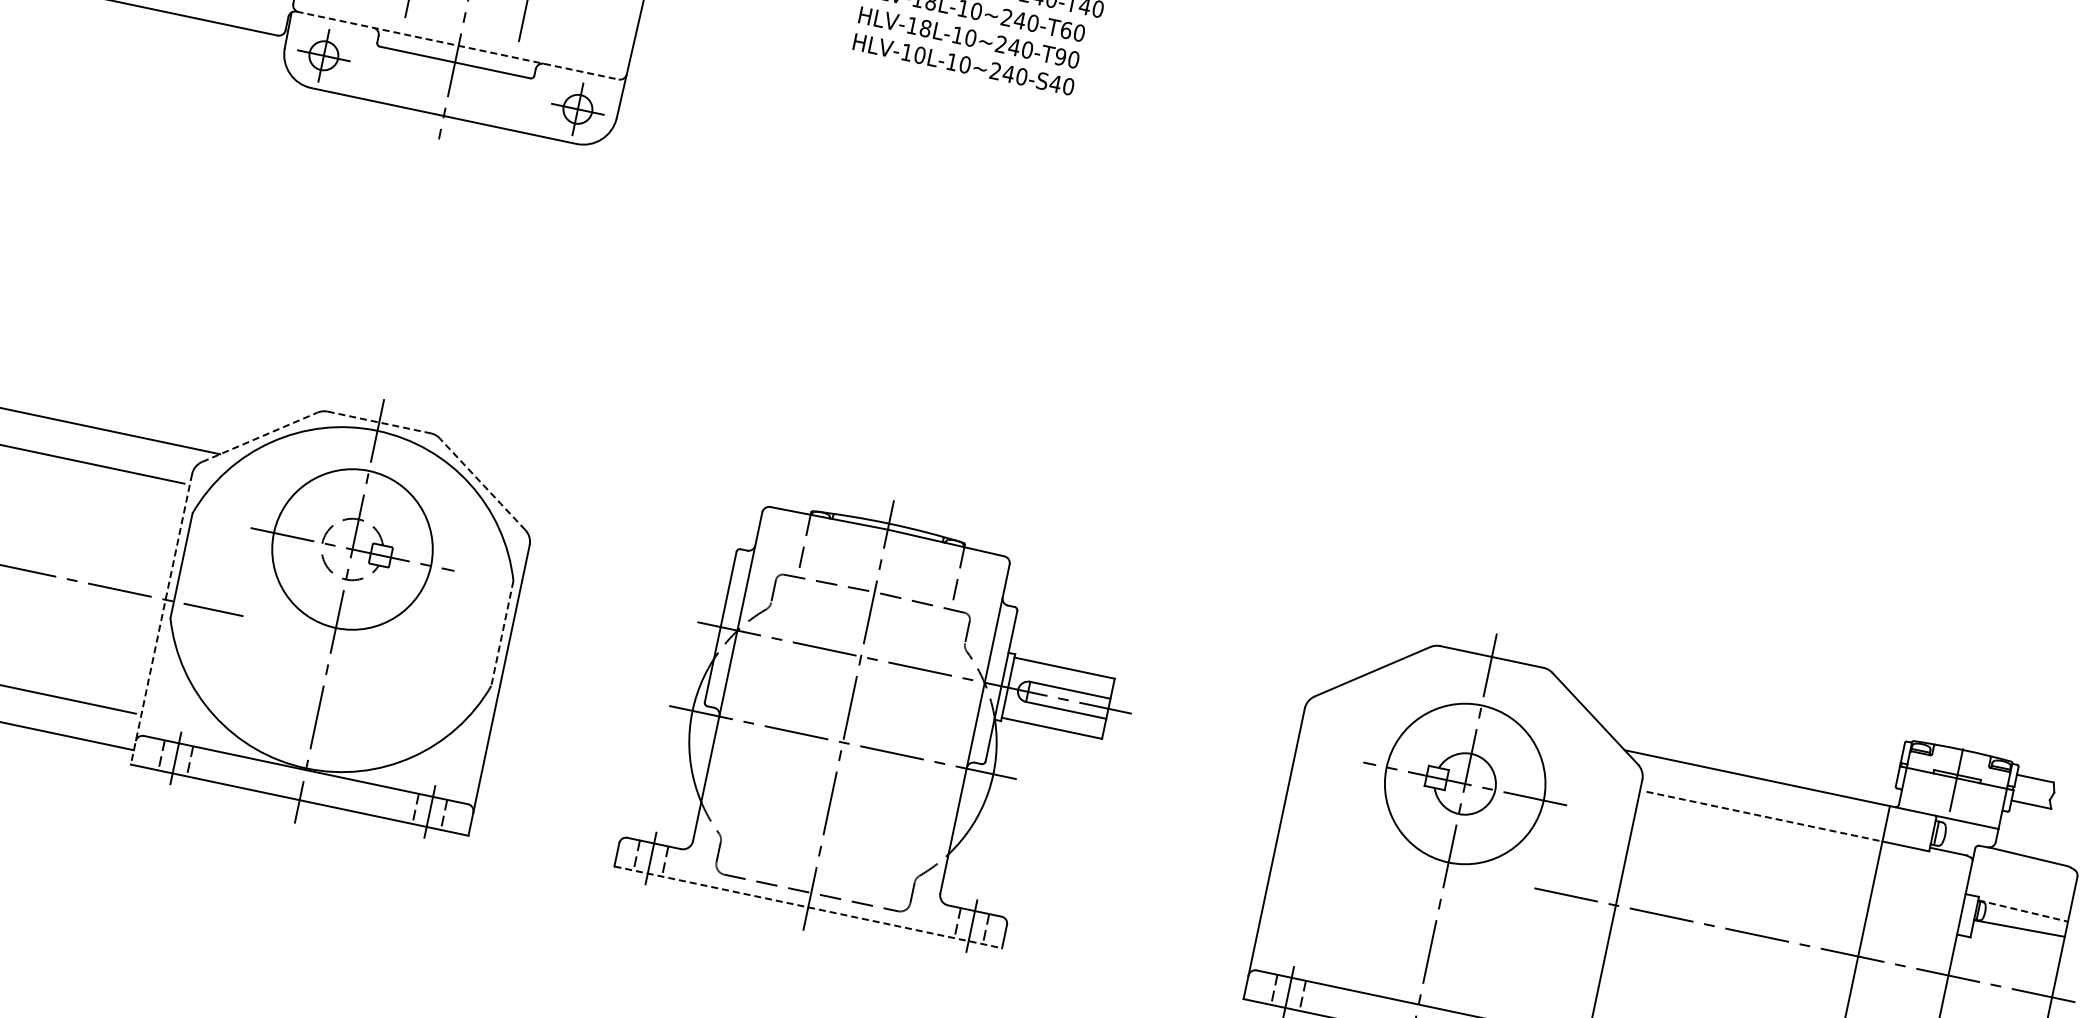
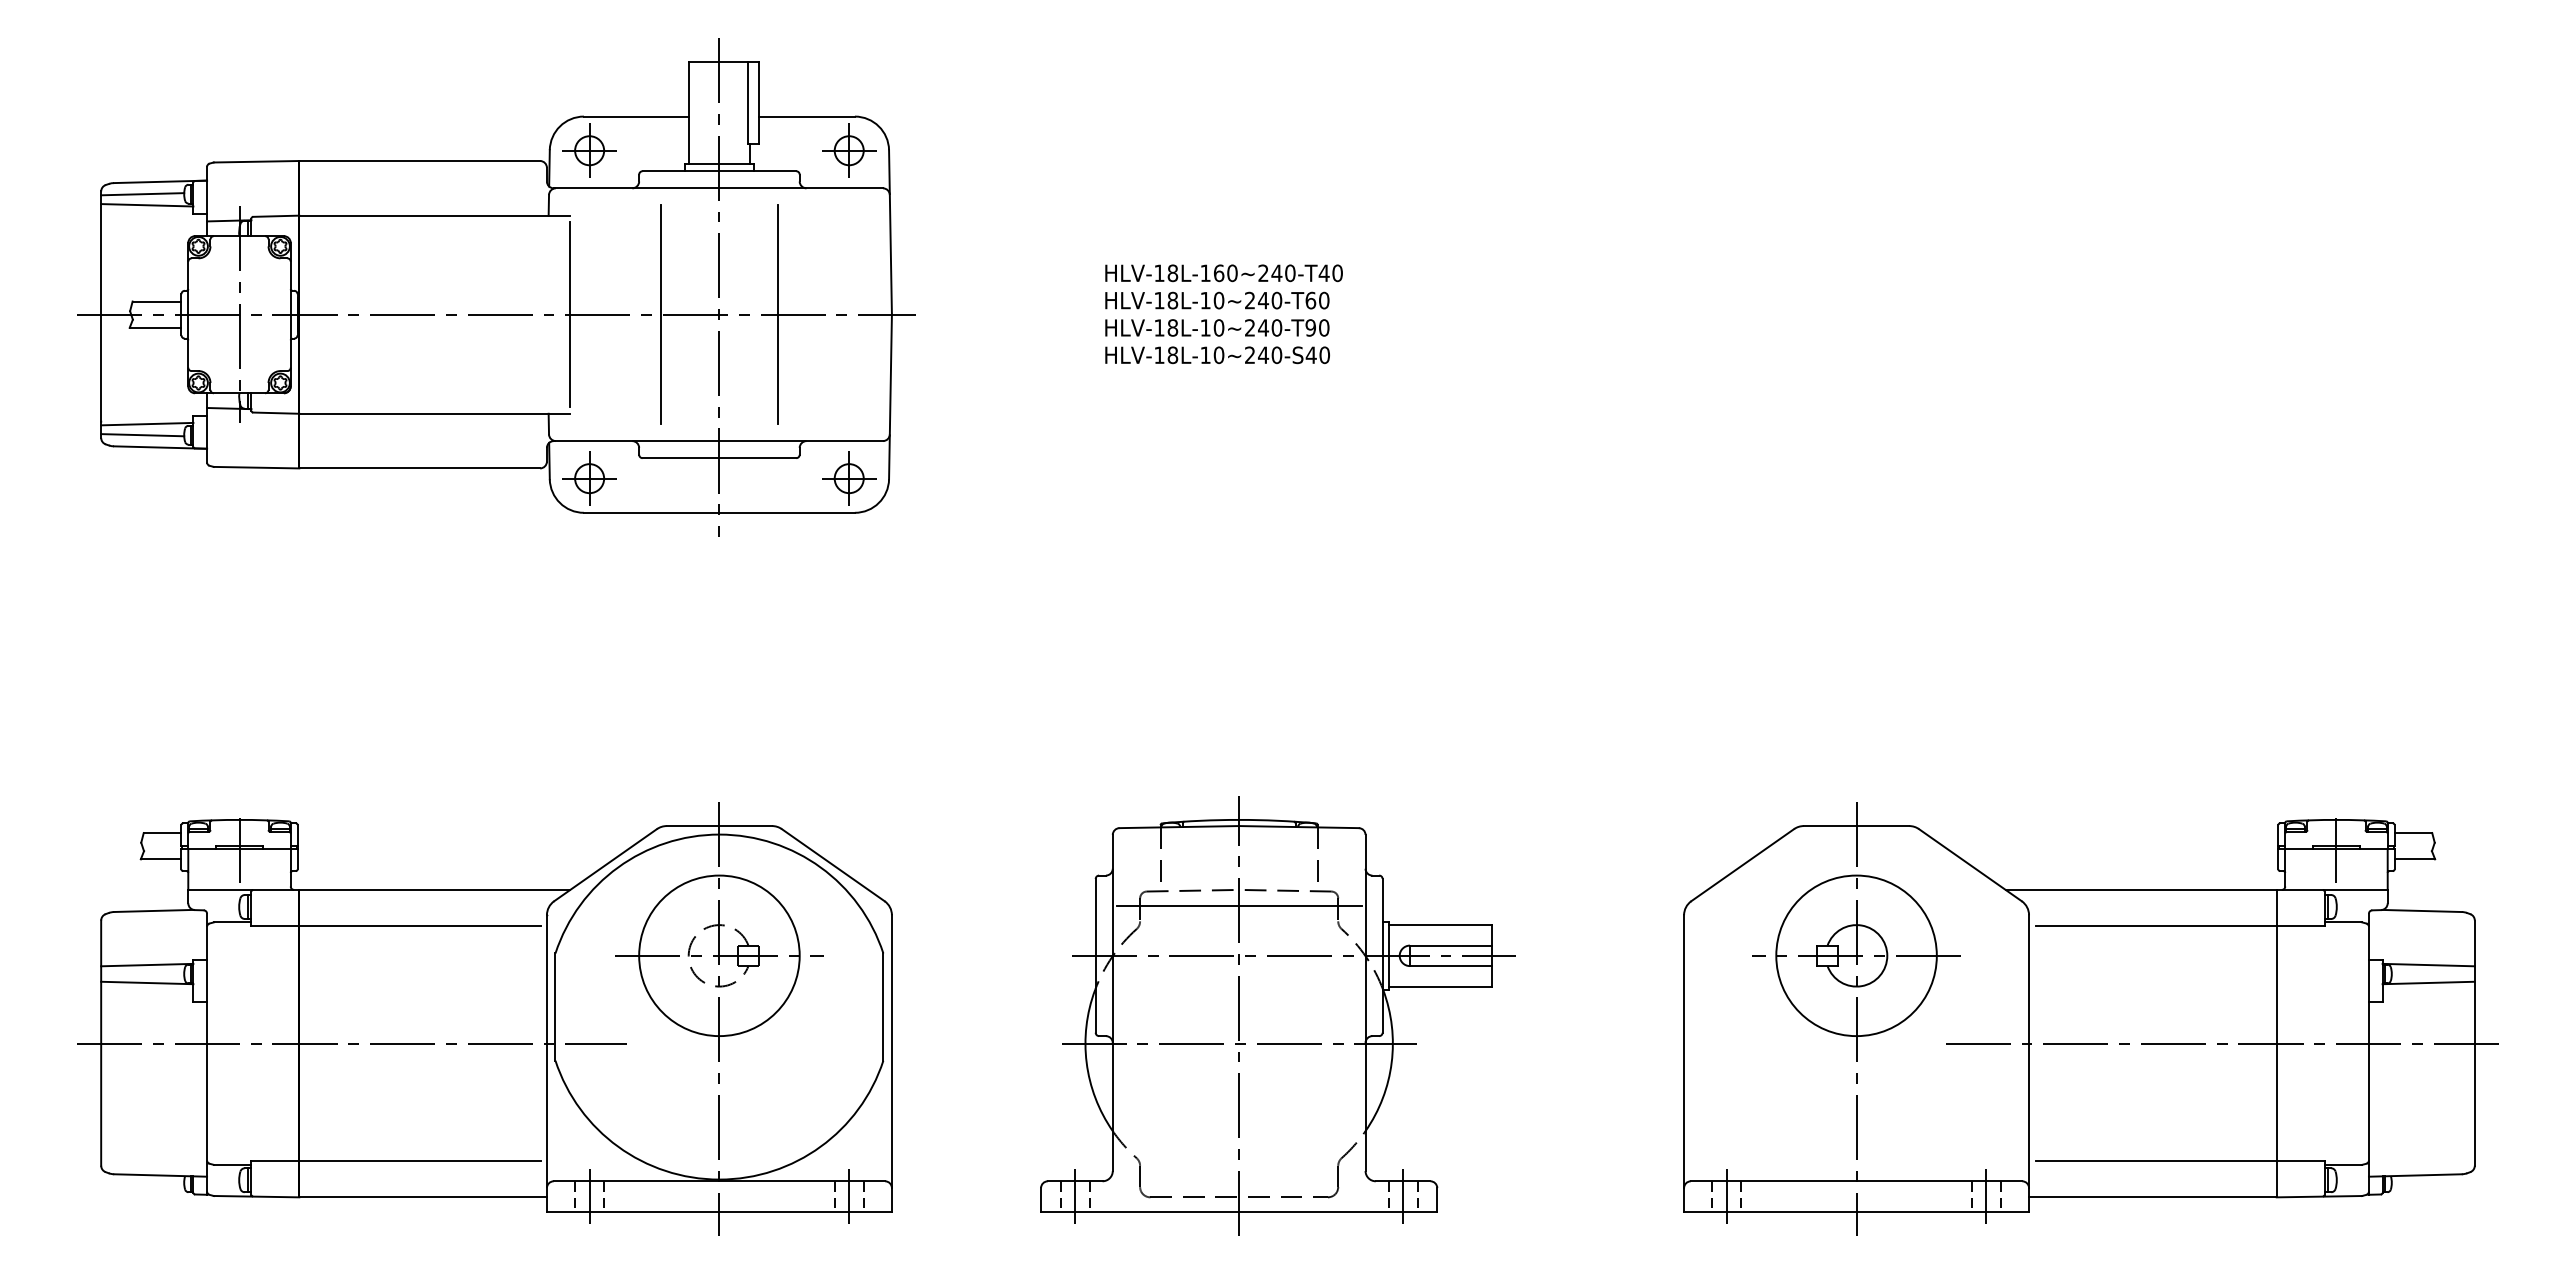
line: (457, 46) -> (718, 441), dashed -> solid
text: (919, 54) -> (1172, 354), HLV-10L-10~240-S40 -> HLV-18L-10~240-S40
line: (379, 422) -> (719, 826), dashed -> solid
line: (259, 437) -> (605, 865), dashed -> solid
line: (482, 484) -> (833, 865), dashed -> solid
line: (871, 608) -> (1239, 906), added
line: (160, 620) -> (546, 1064), dashed -> solid
line: (502, 633) -> (883, 1007), dashed -> solid
line: (1764, 817) -> (2156, 926), dashed -> solid
line: (808, 907) -> (1239, 1212), dashed -> solid
line: (2023, 911) -> (2429, 965), dashed -> solid

